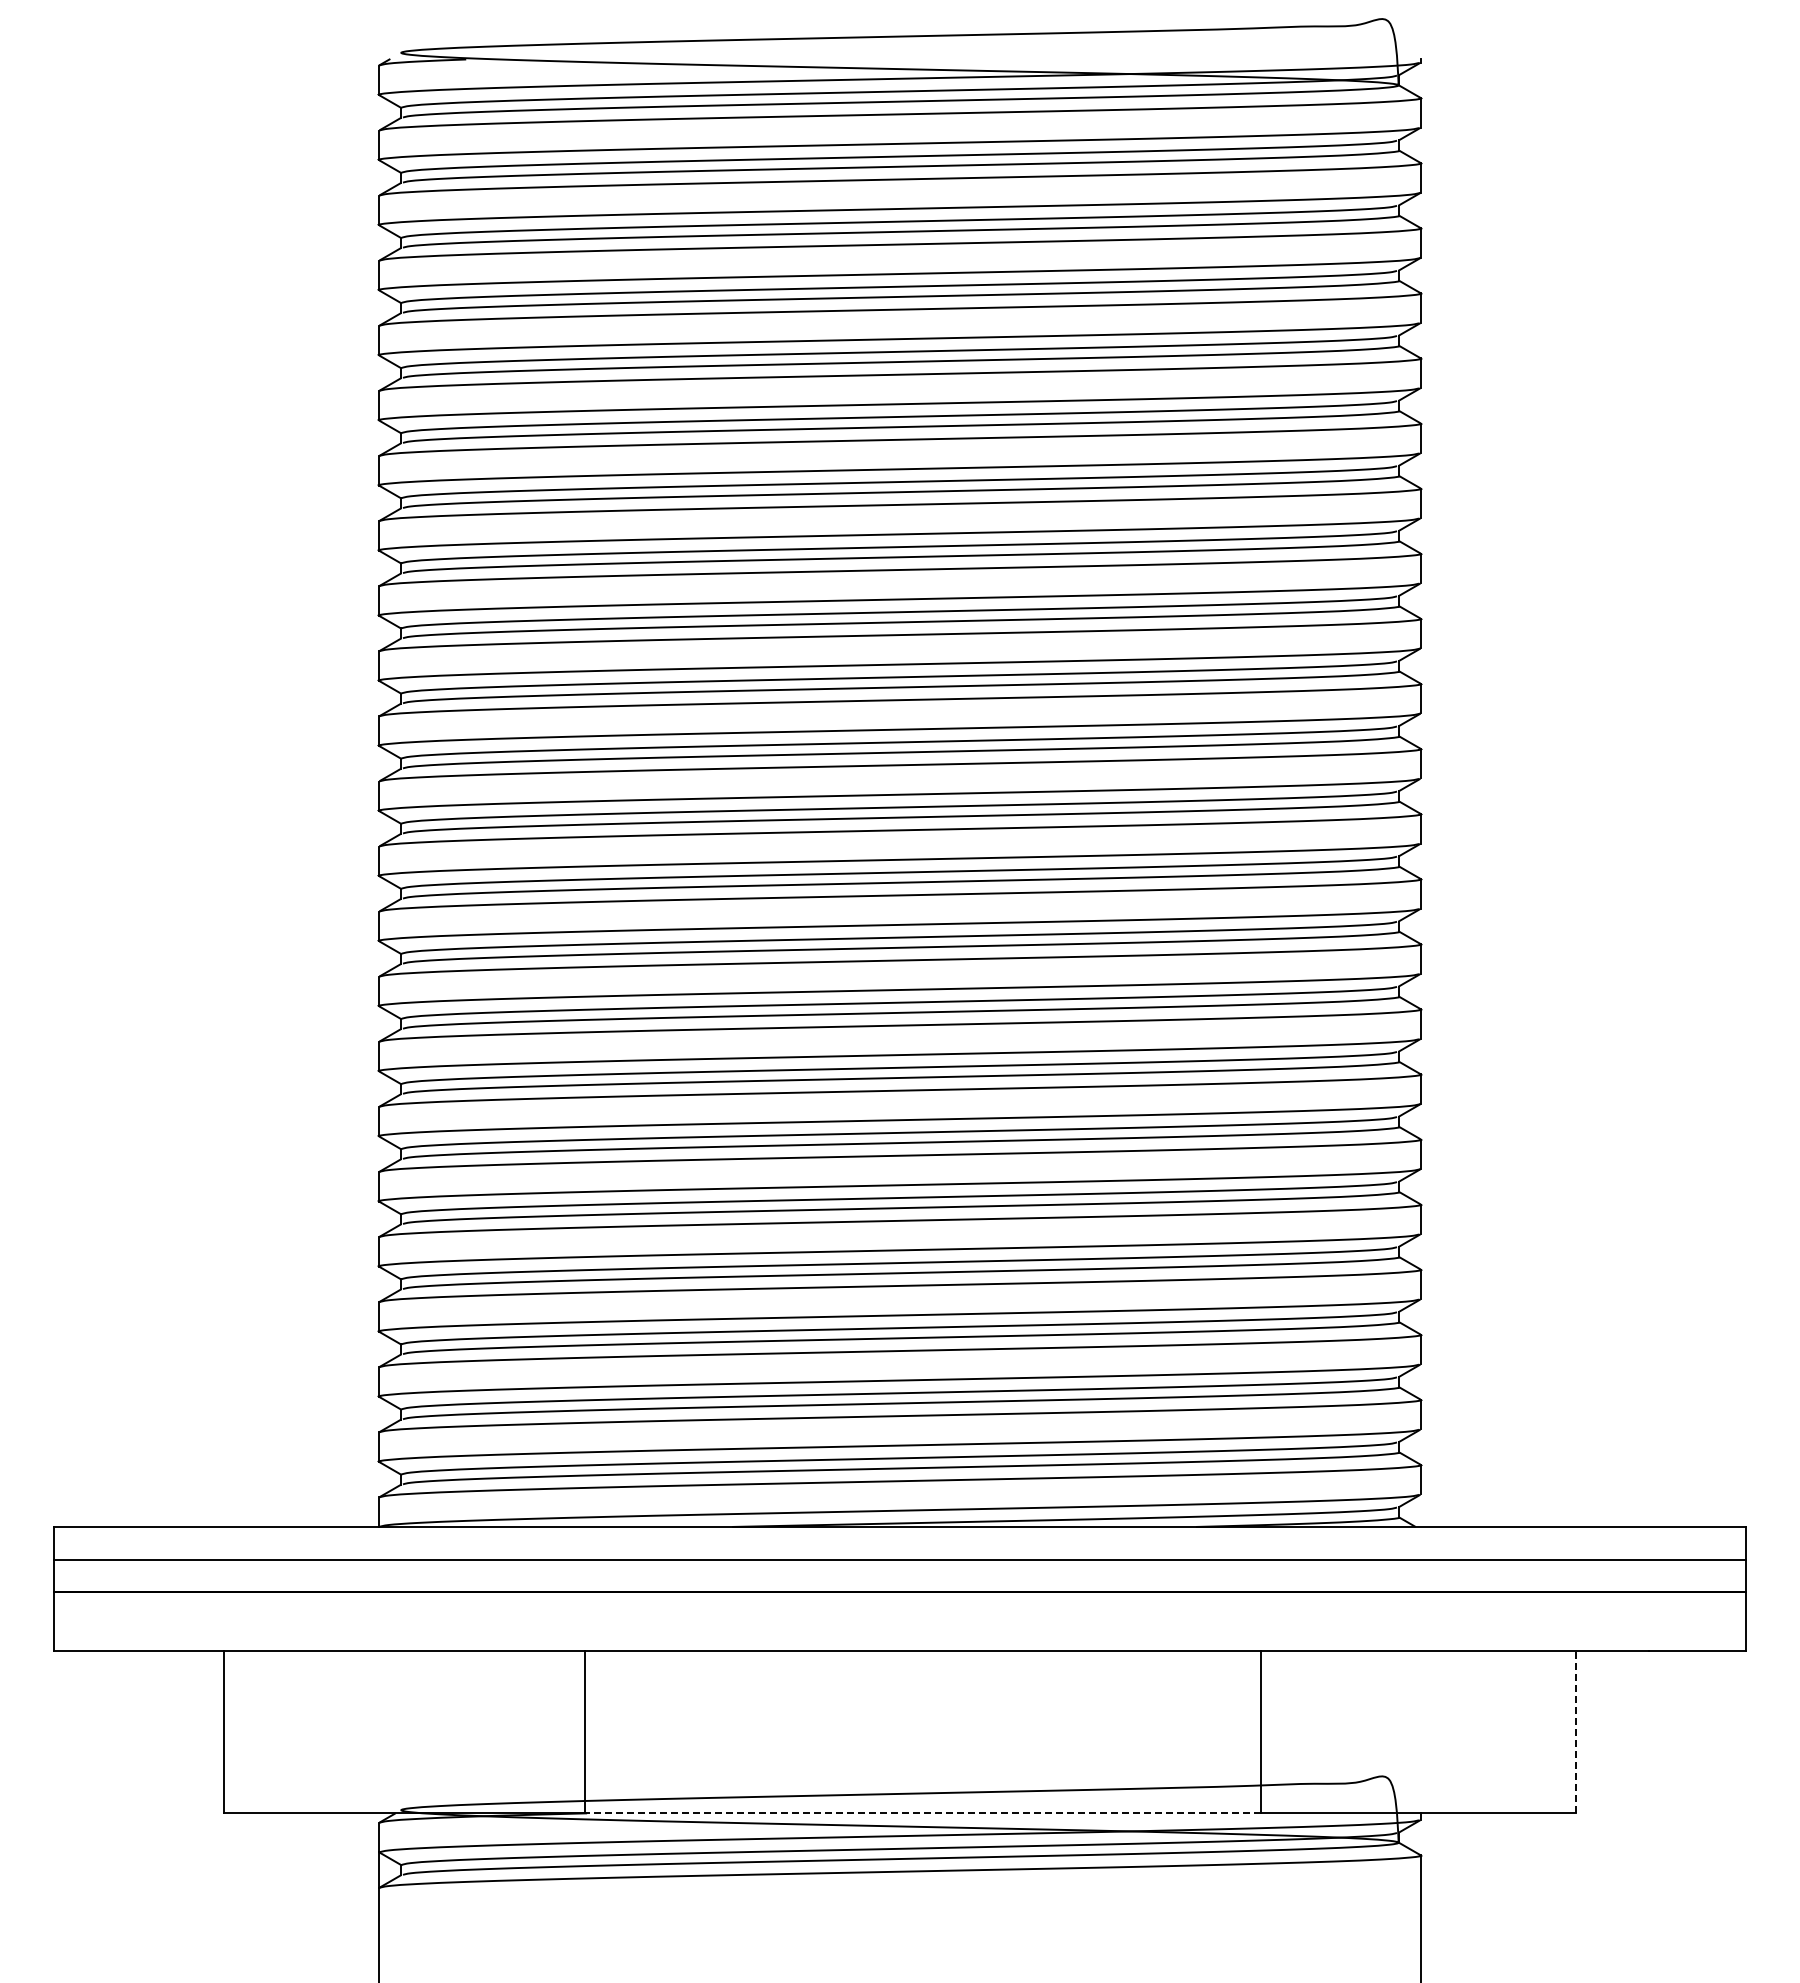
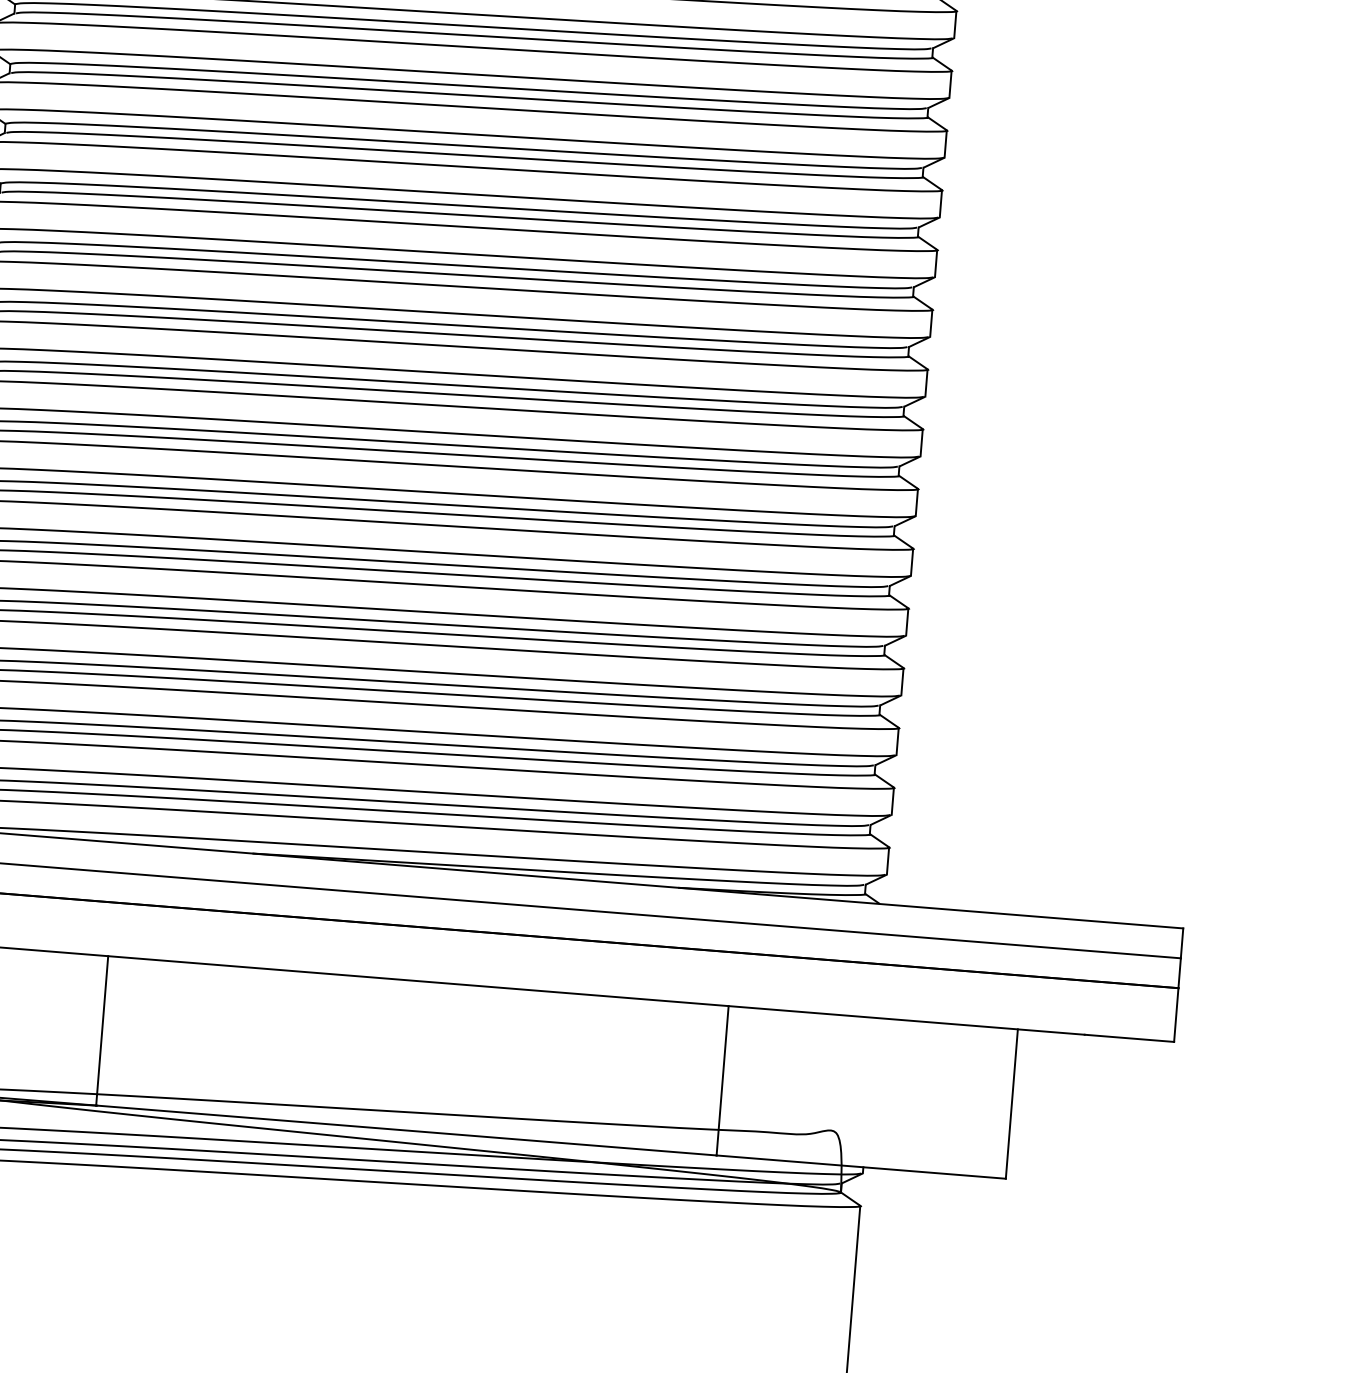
line: (1575, 1731) -> (1011, 1103), dashed -> solid
line: (922, 1813) -> (406, 1130), dashed -> solid

